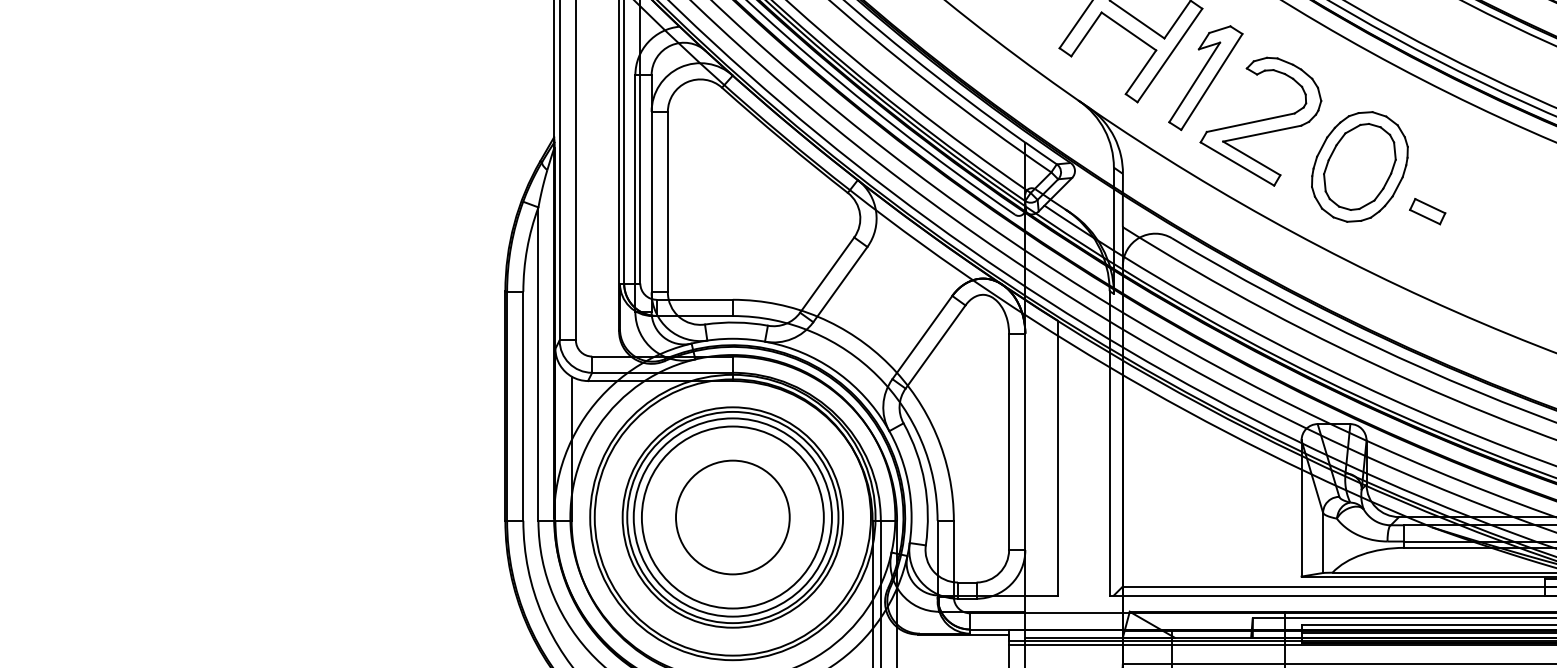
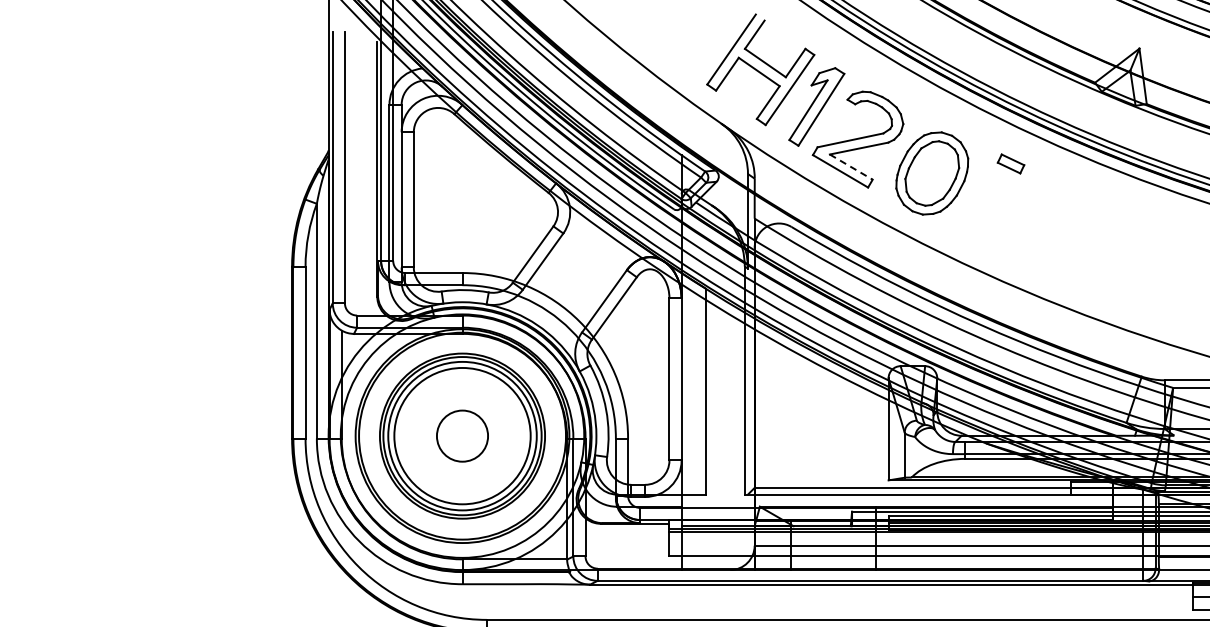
line: (1252, 158) -> (851, 167), solid -> dashed
part: (1426, 210) -> (1010, 163), moved
circle: (732, 516) -> (462, 435), size x0.6

